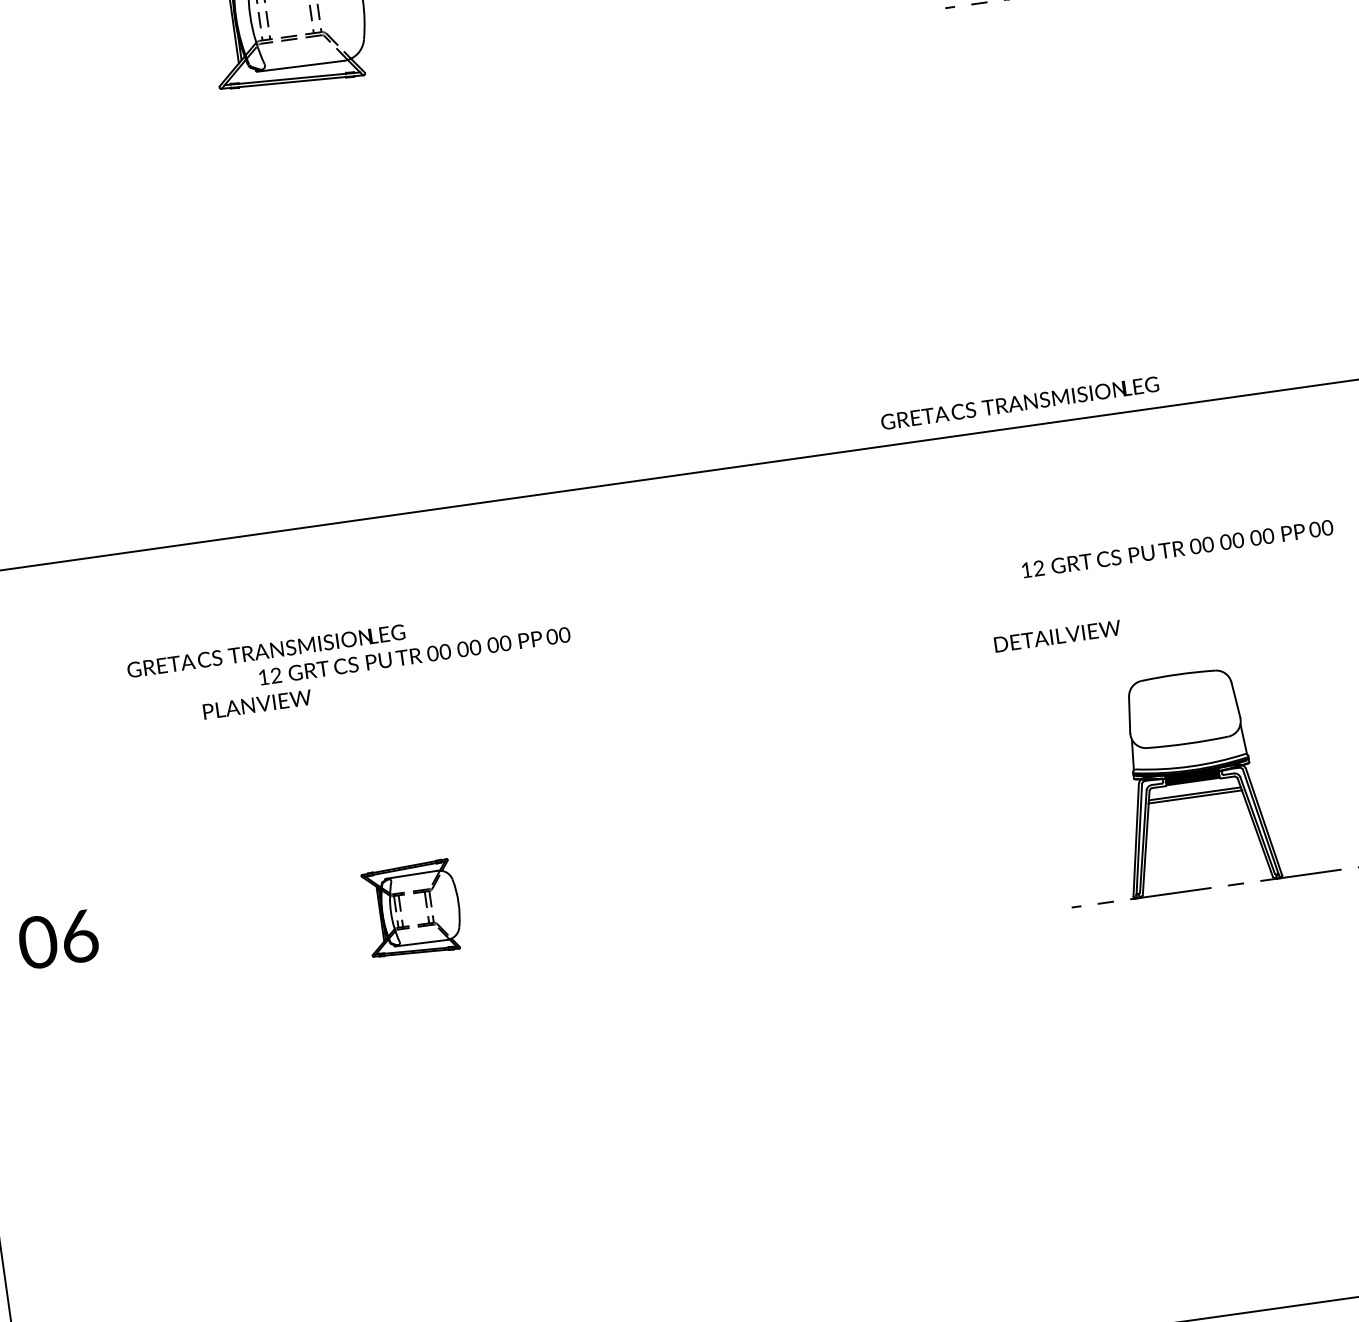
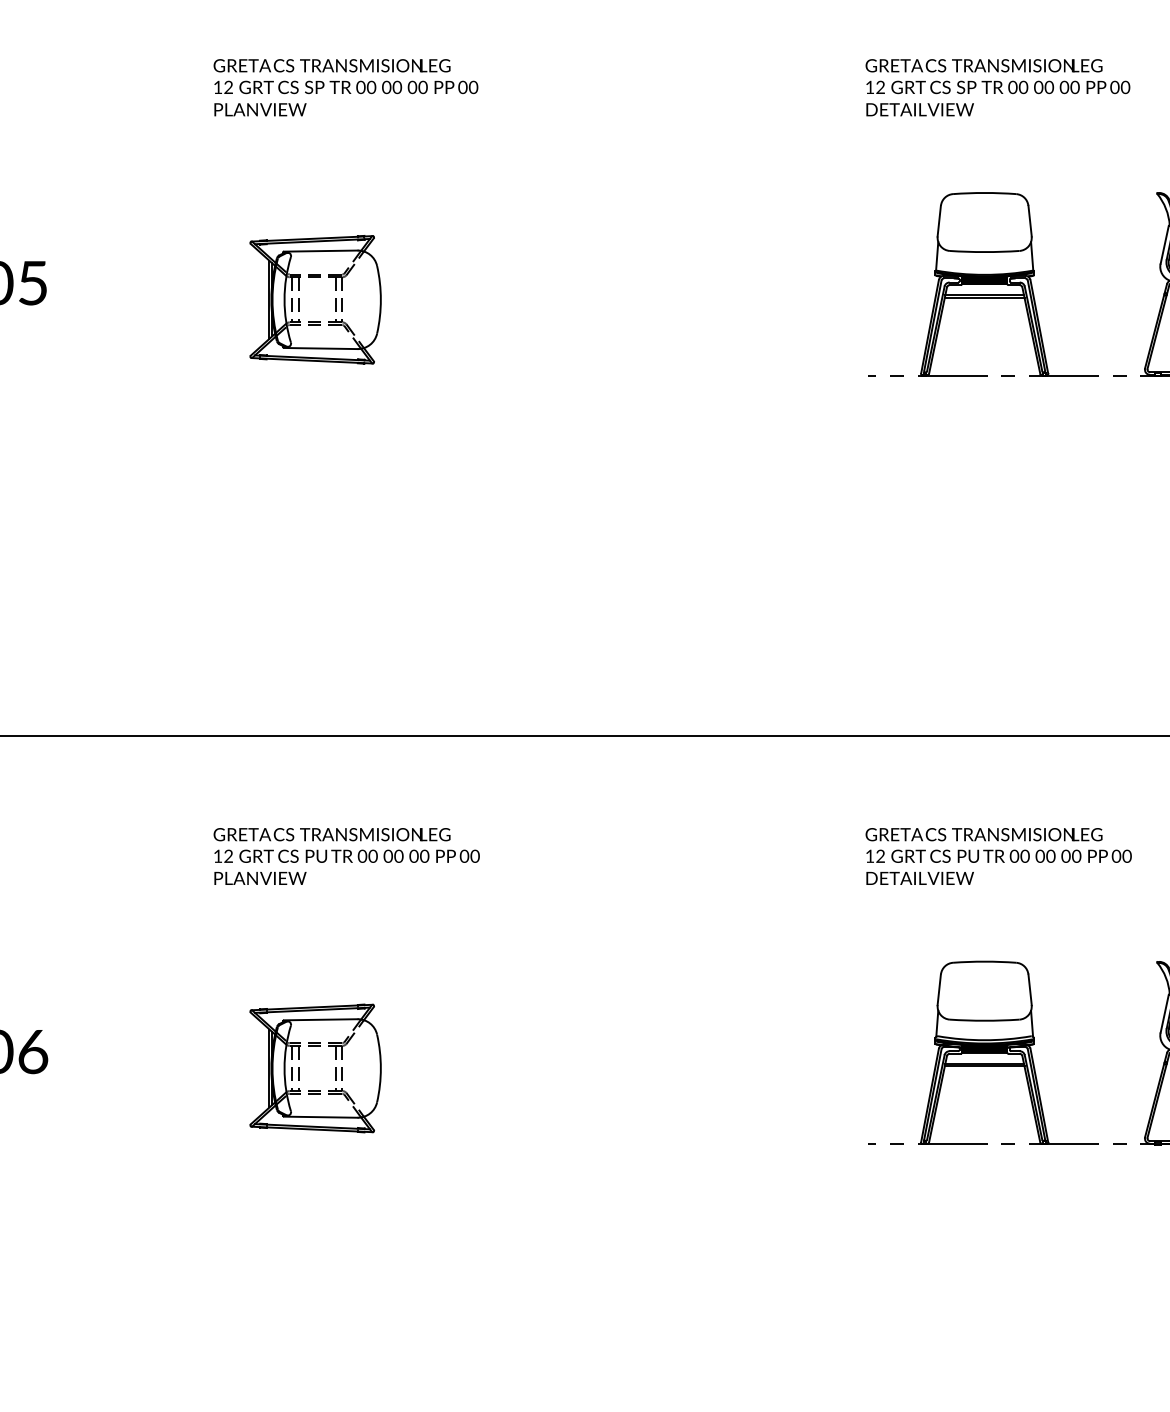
text: (1019, 403) -> (983, 834), moved
text: (1056, 636) -> (919, 878), moved
text: (265, 651) -> (331, 834), moved
text: (257, 704) -> (260, 878), moved
part: (412, 909) -> (315, 1068), size x1.67

